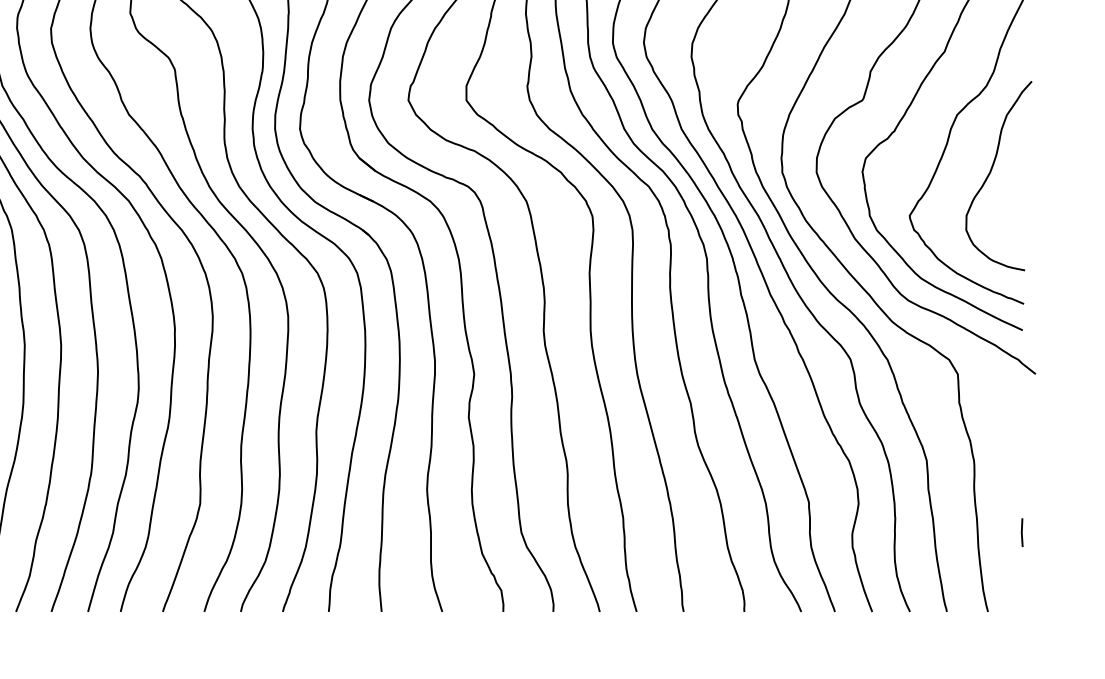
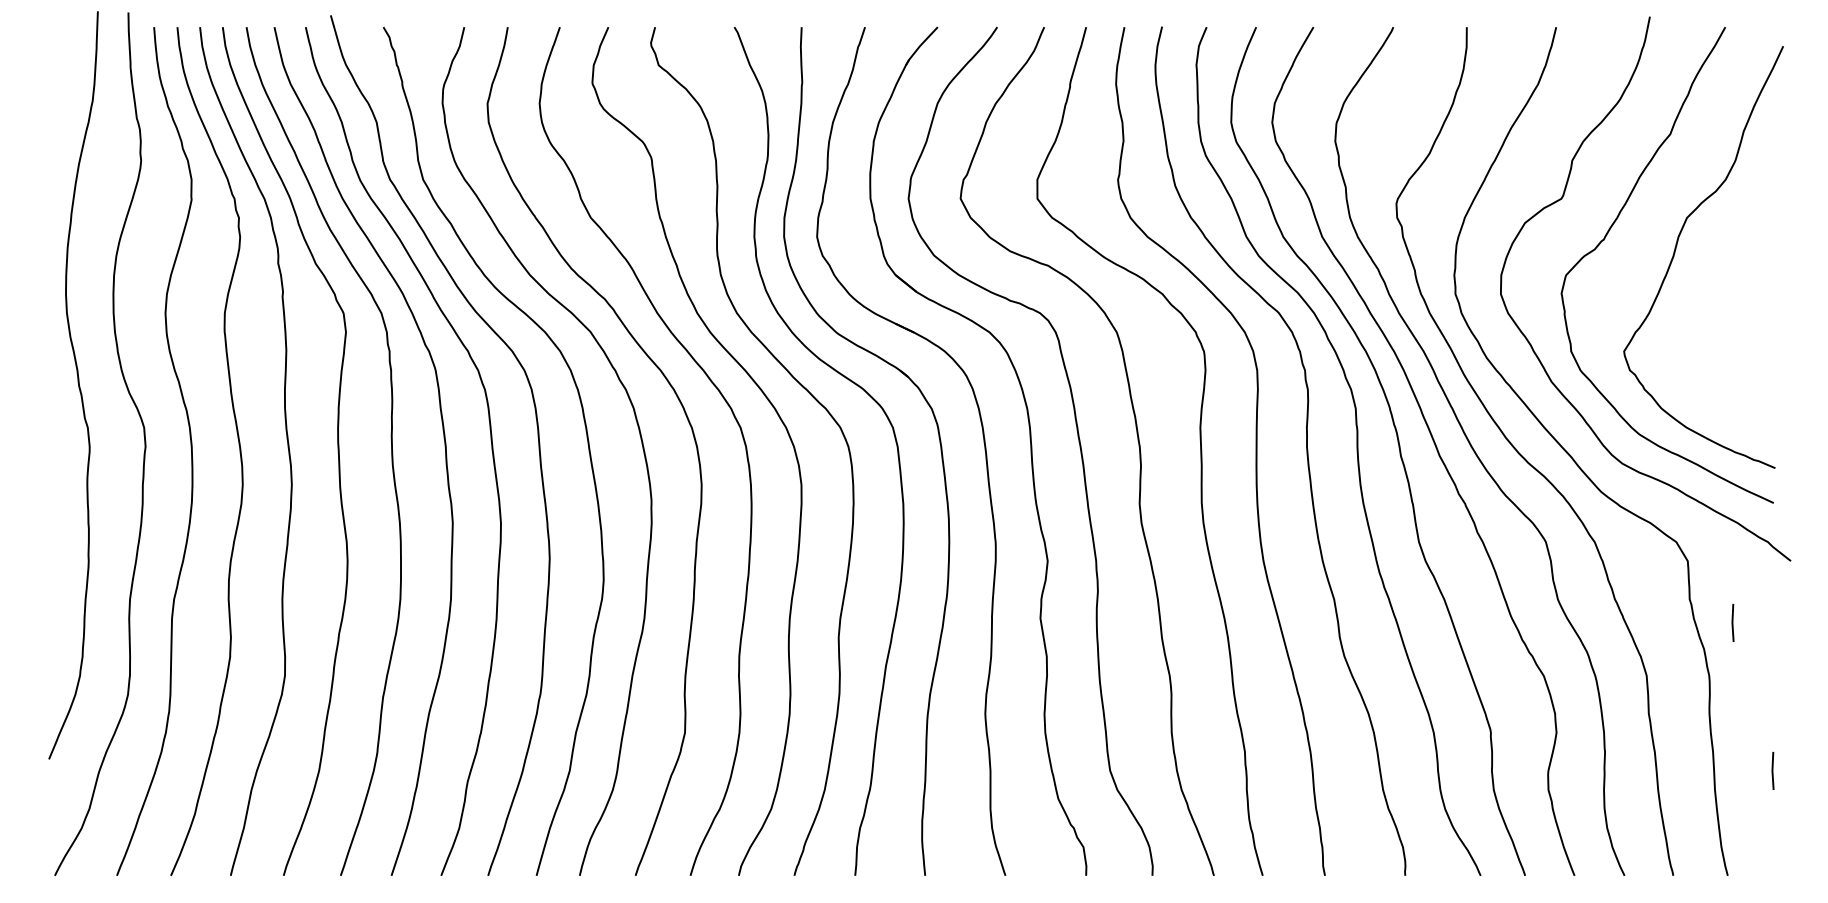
curve: (991, 171) -> (1732, 292), removed
line: (991, 420) -> (1732, 622), added

